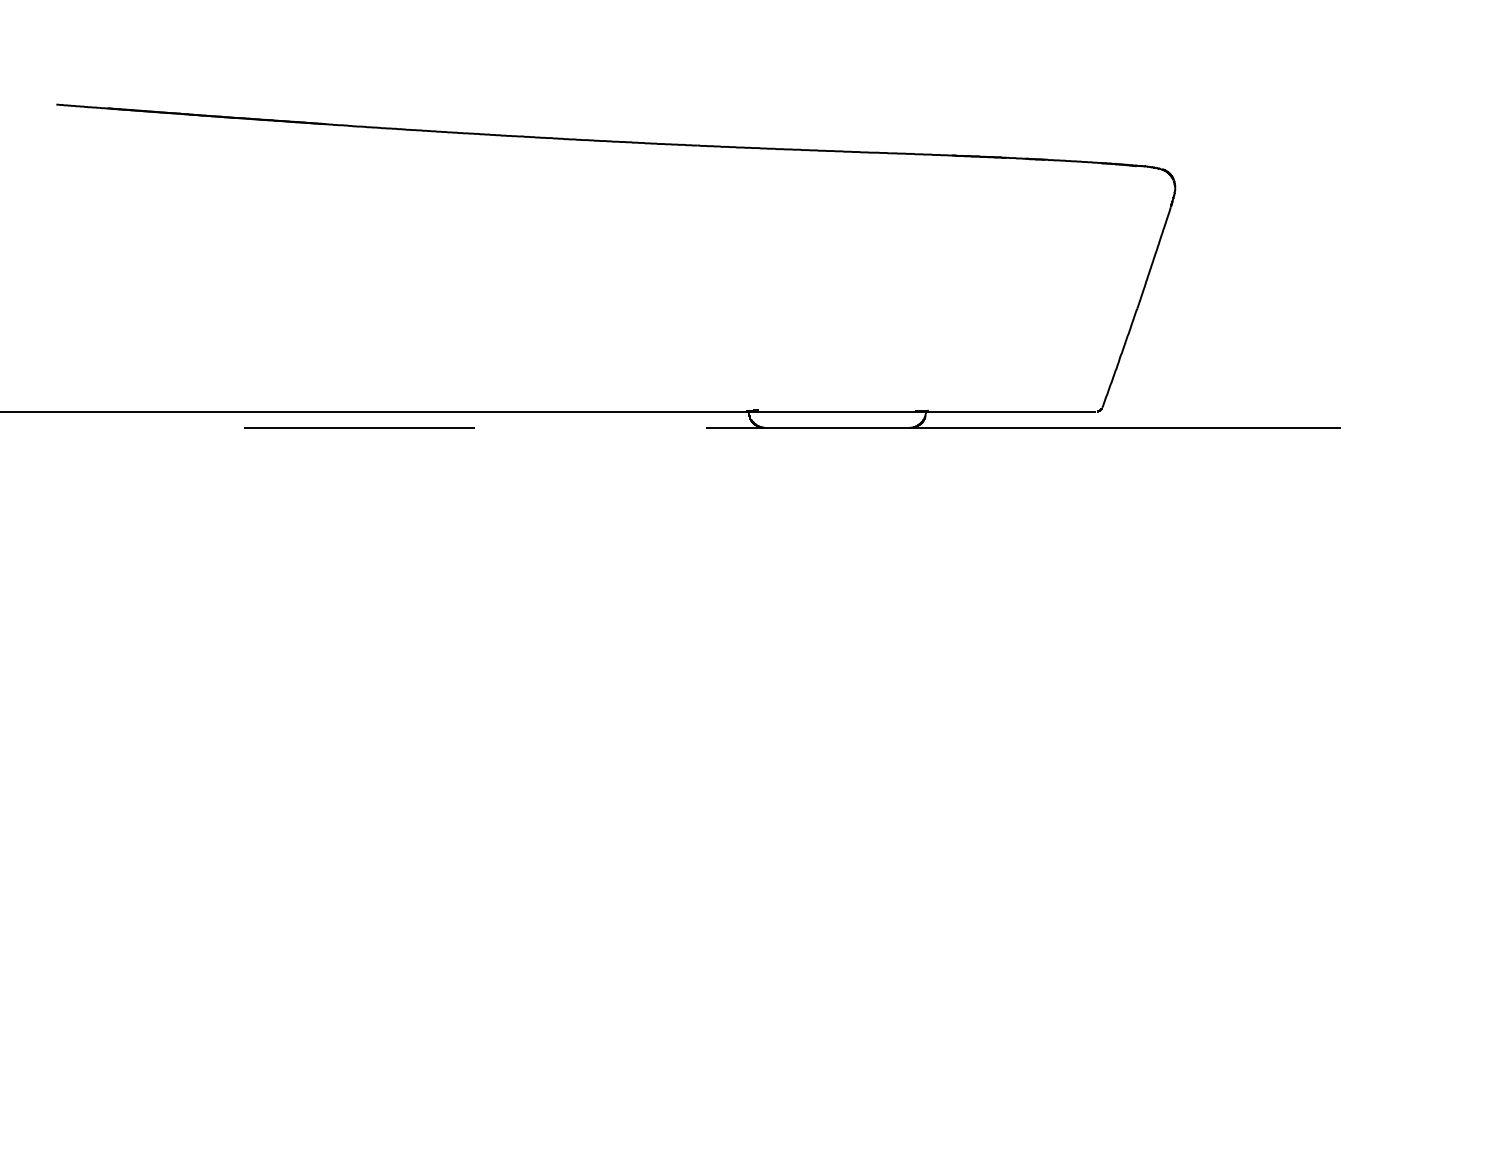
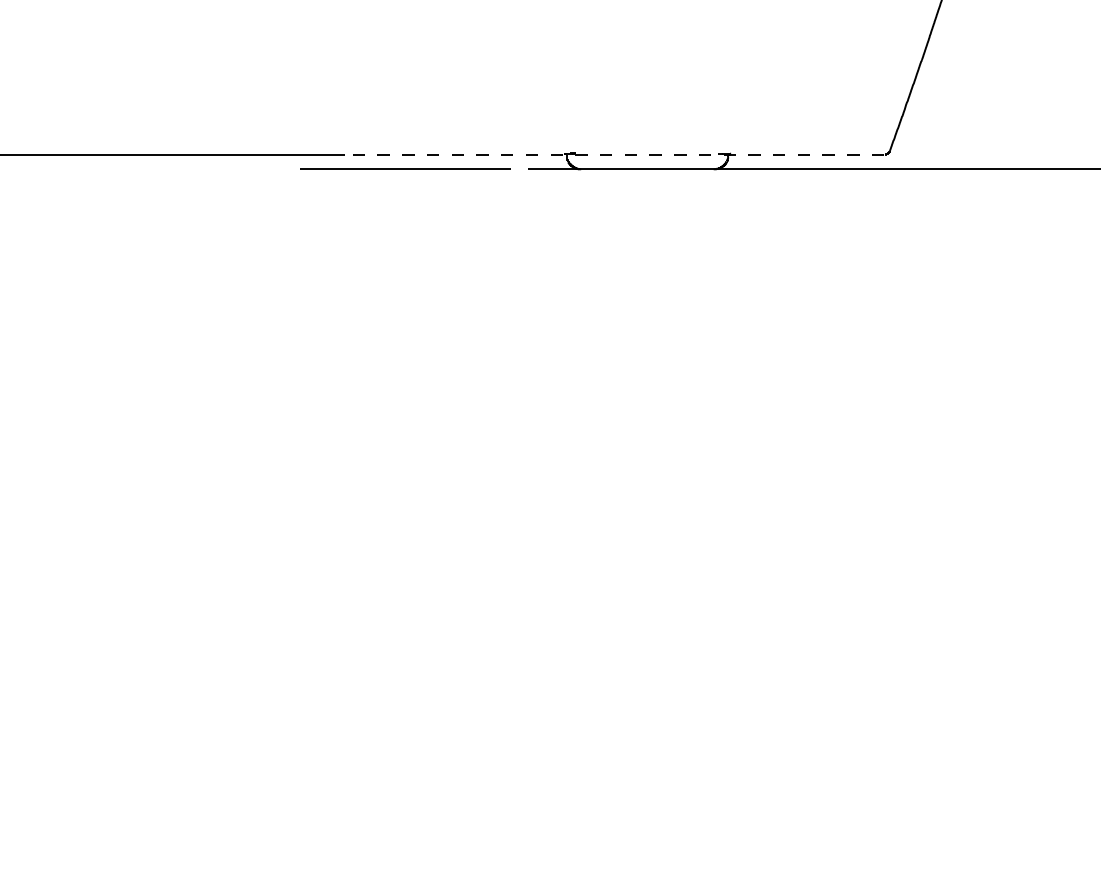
line: (801, 411) -> (614, 154), solid -> dashed
line: (359, 427) -> (405, 169), moved

